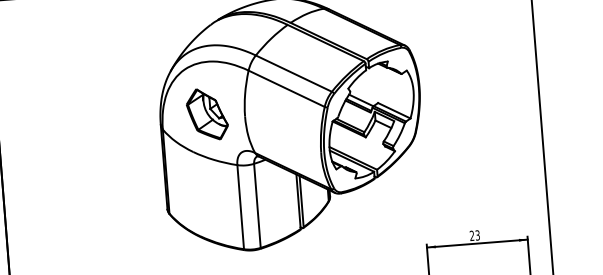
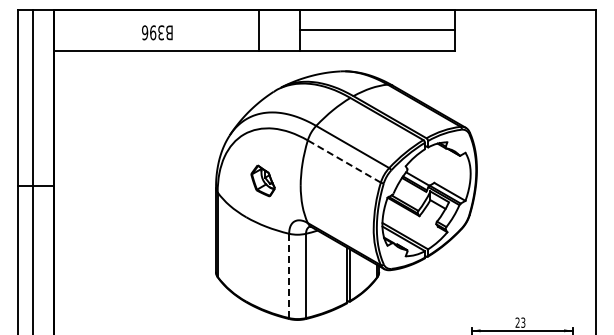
line: (285, 88) -> (343, 161), solid -> dashed
part: (206, 114) -> (262, 180), size x0.6
line: (241, 207) -> (289, 276), solid -> dashed

